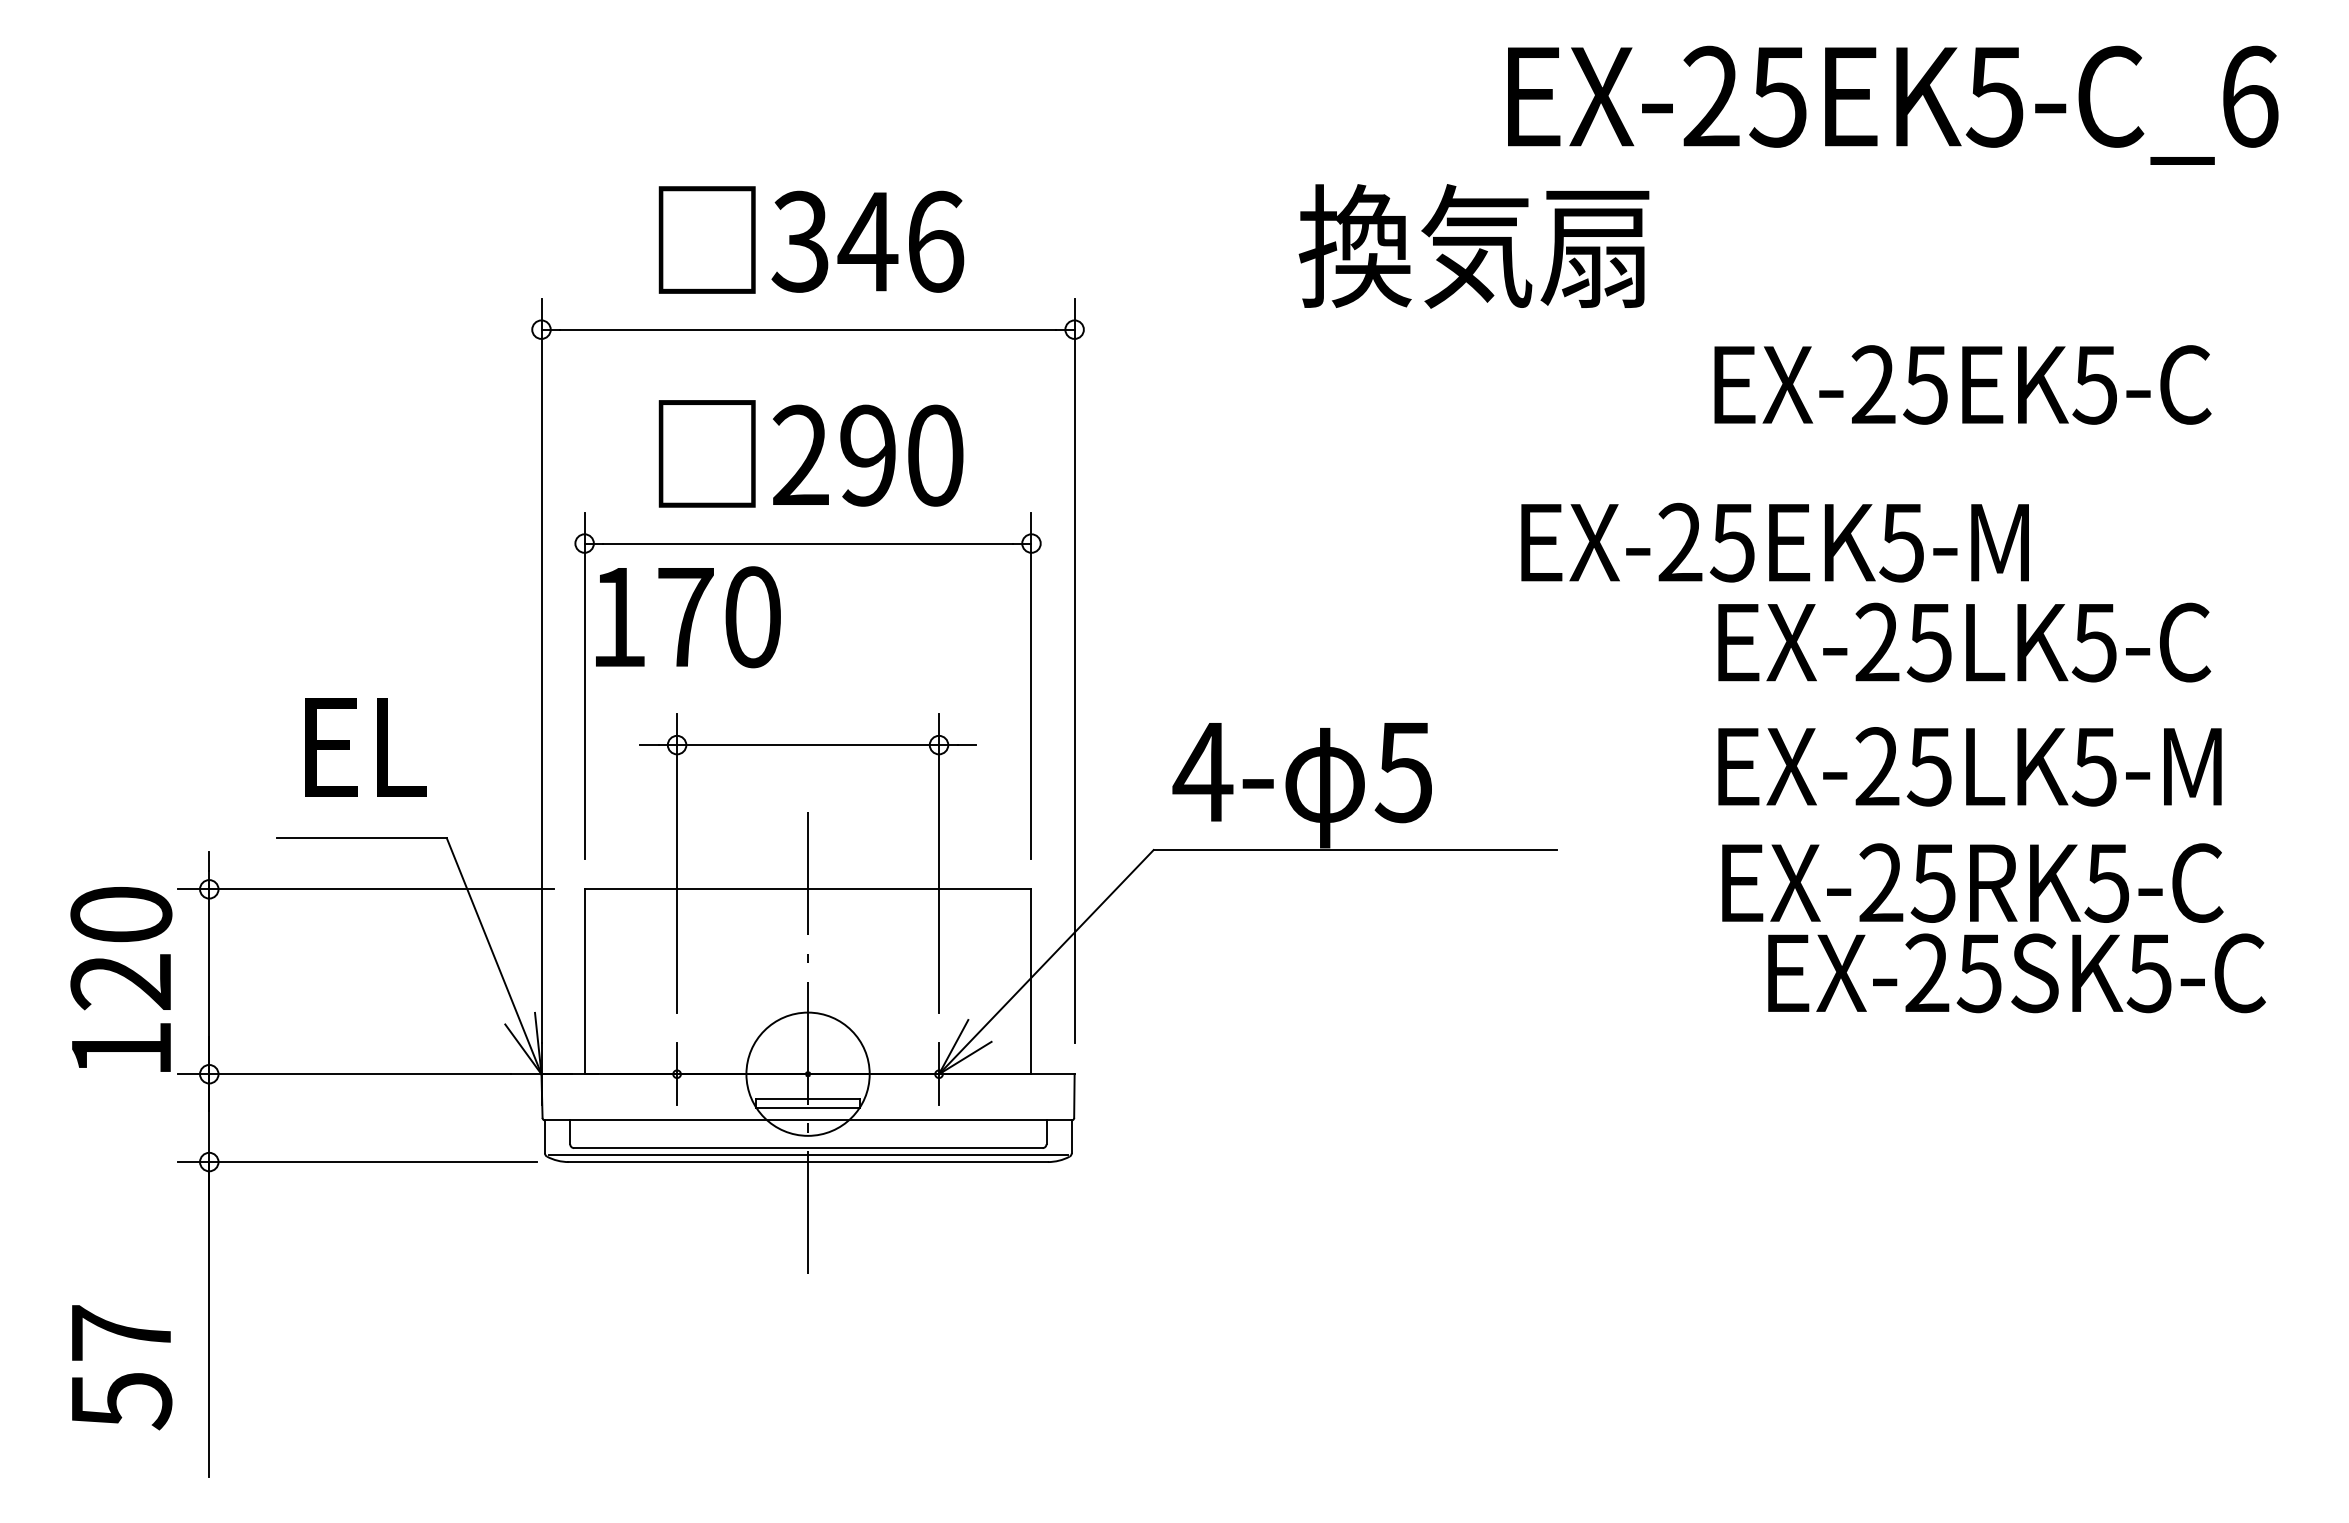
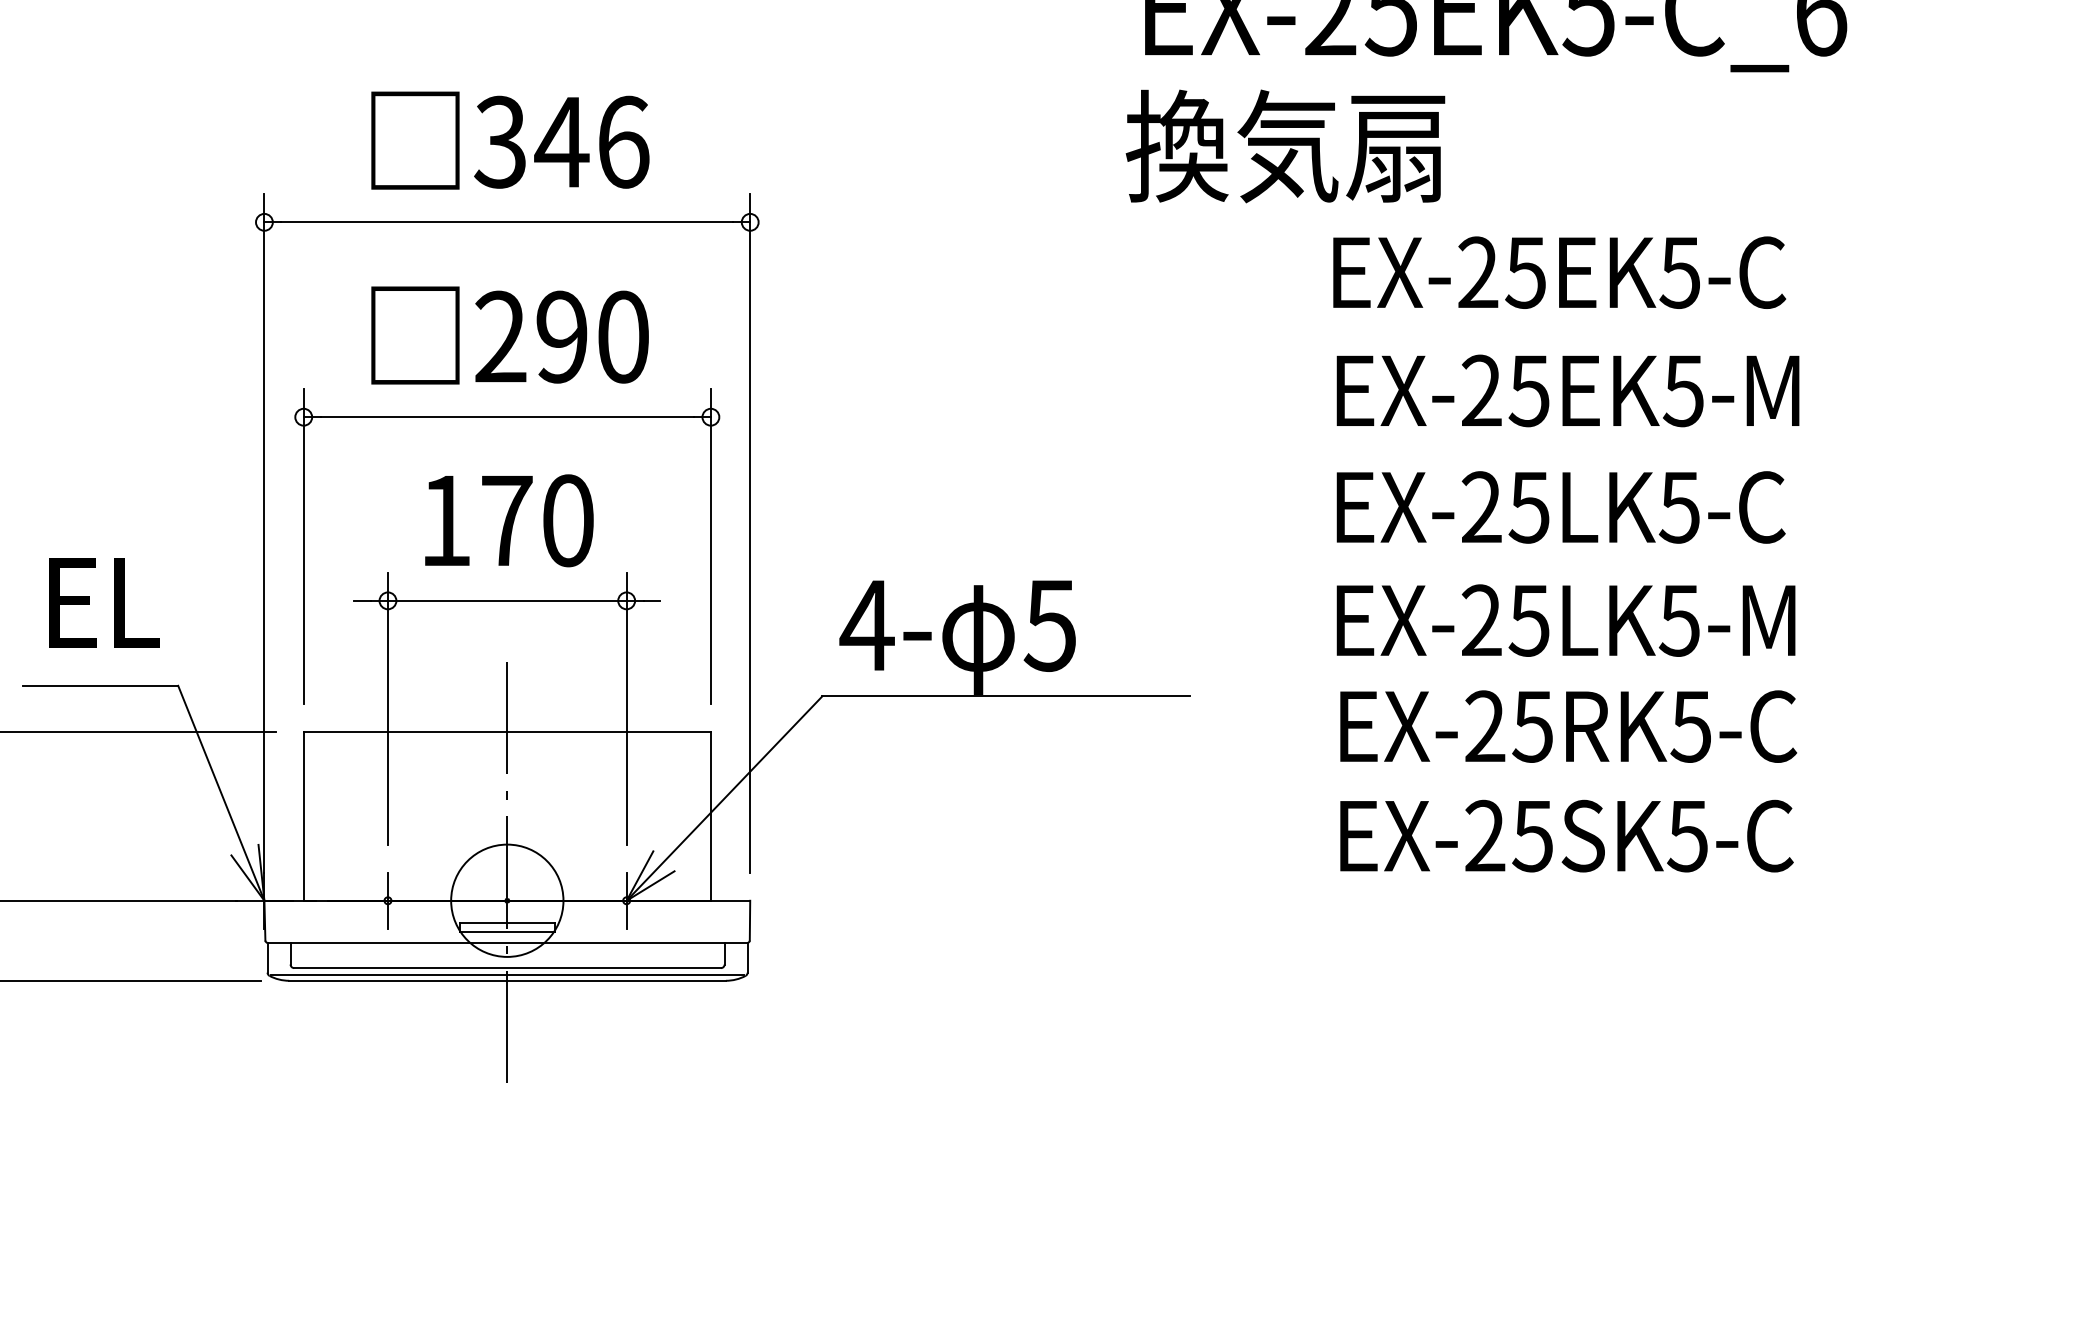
text: (1473, 246) -> (1284, 146), moved
text: (1774, 542) -> (1567, 390), moved
text: (688, 617) -> (509, 521), moved
text: (2016, 973) -> (1566, 836), moved

